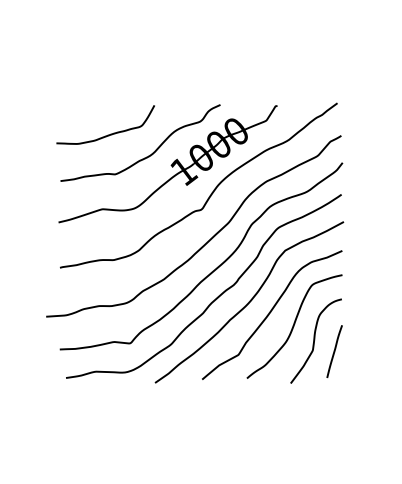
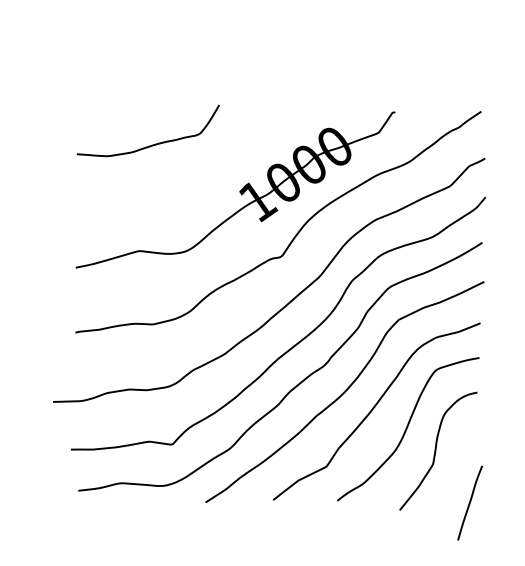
curve: (146, 156) -> (205, 177), removed
line: (334, 351) -> (469, 502), moved

